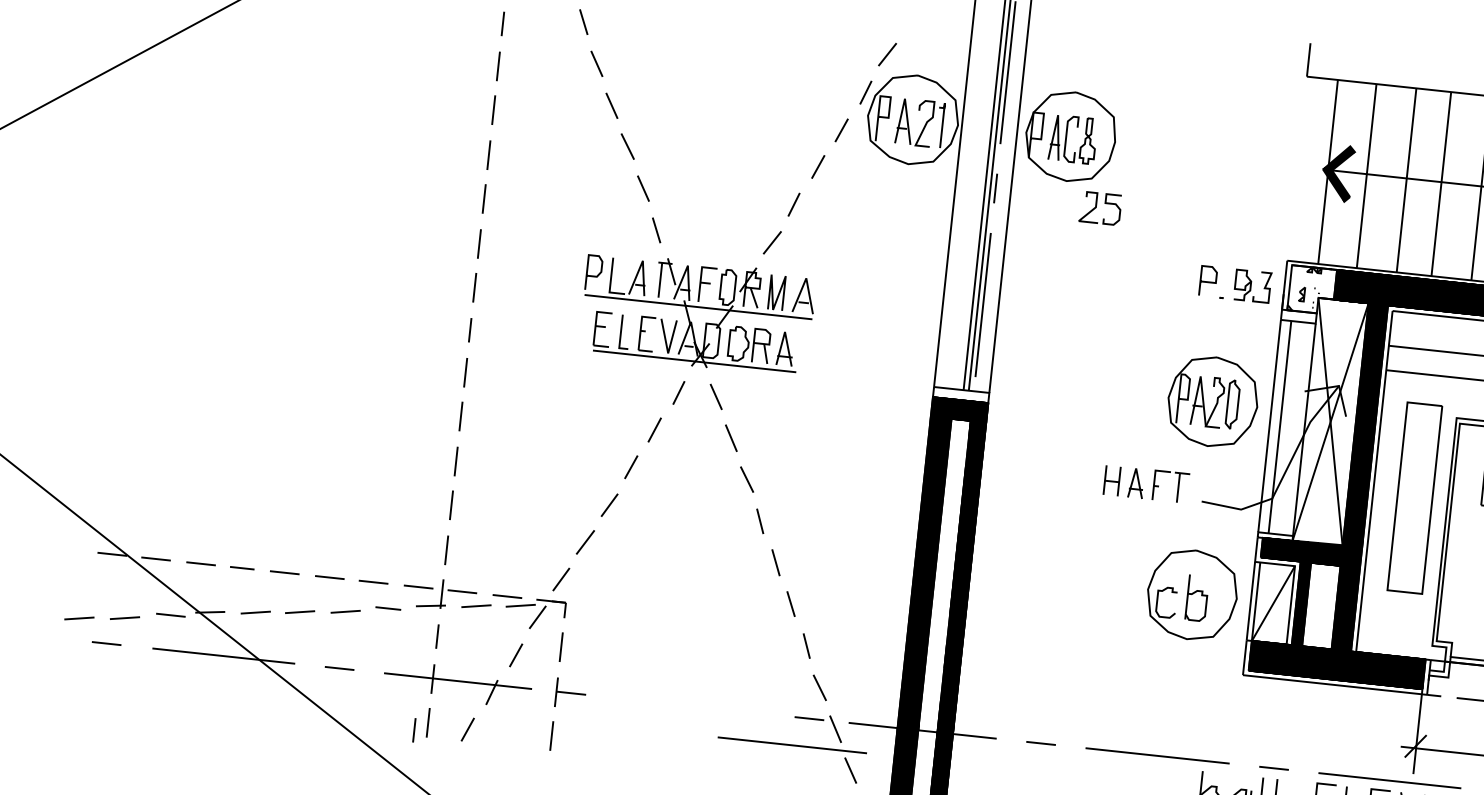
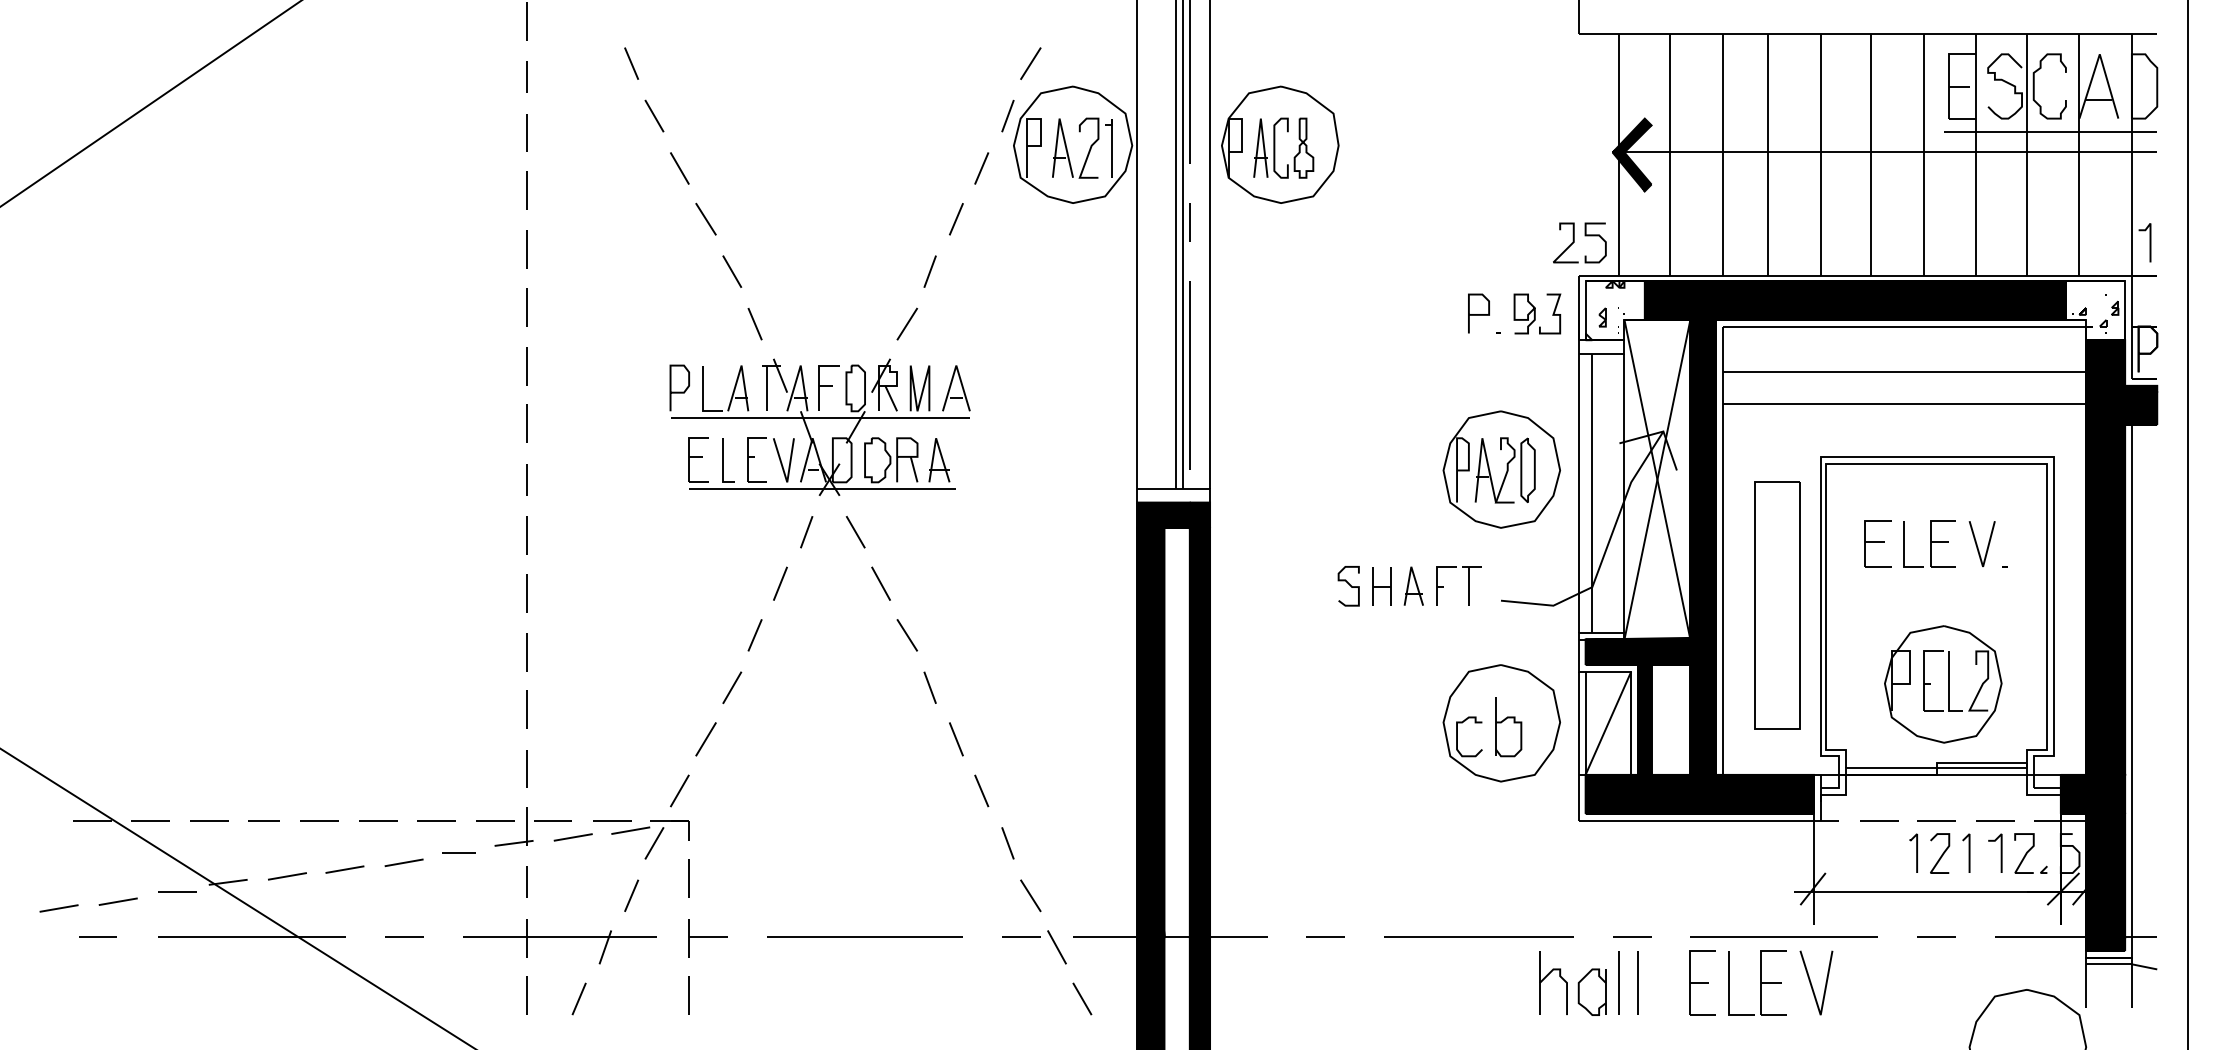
part: (1100, 208) -> (1579, 242), moved
curve: (1087, 477) -> (1349, 585), added
part: (1414, 497) -> (1777, 605), moved
line: (414, 729) -> (509, 1006), removed
line: (792, 744) -> (864, 936), moved

